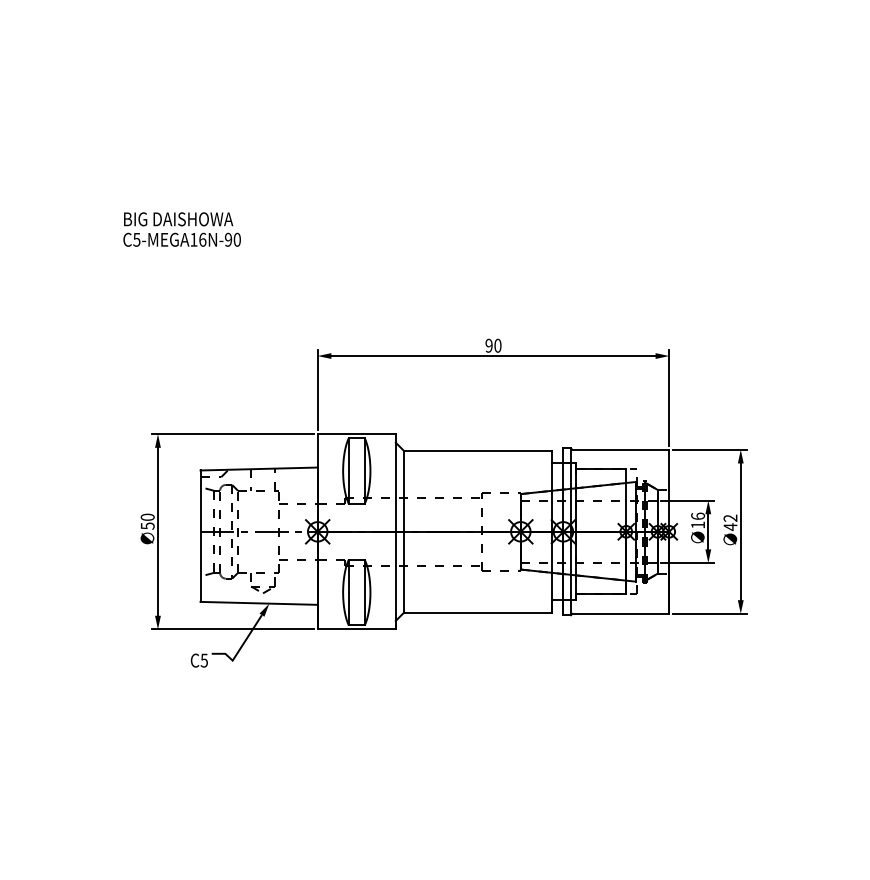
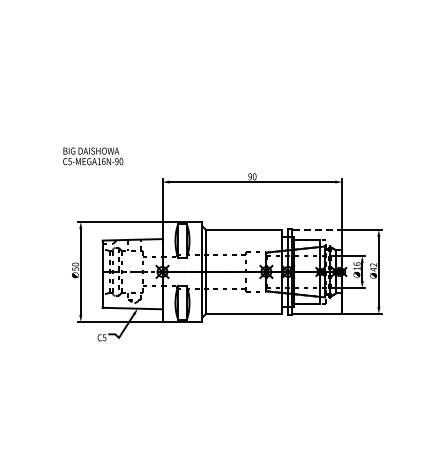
text: (182, 229) -> (93, 156), moved
line: (620, 450) -> (317, 230), solid -> dashed

